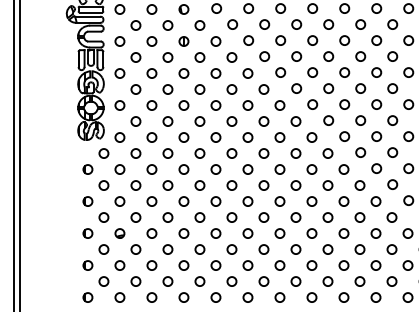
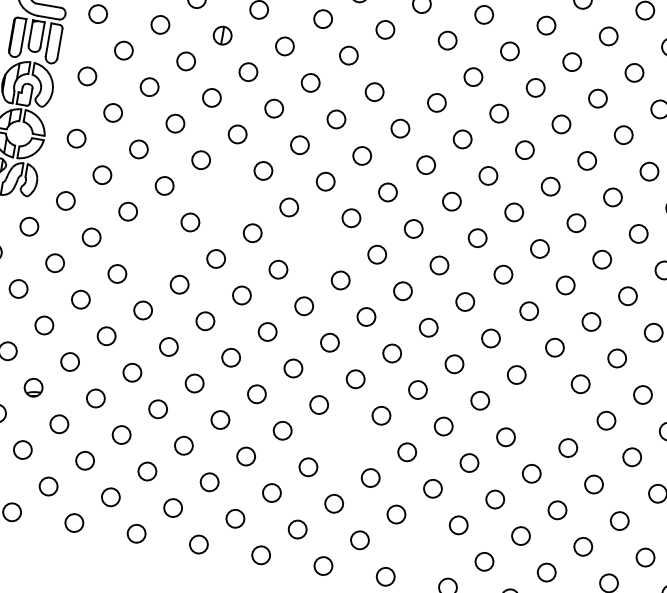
circle: (280, 40) -> (410, 66), removed
circle: (199, 121) -> (226, 196), removed
circle: (247, 137) -> (314, 243), removed
circle: (167, 153) -> (153, 247), removed
circle: (375, 201) -> (541, 411), removed
circle: (279, 233) -> (344, 441), removed
circle: (327, 281) -> (421, 550), removed

